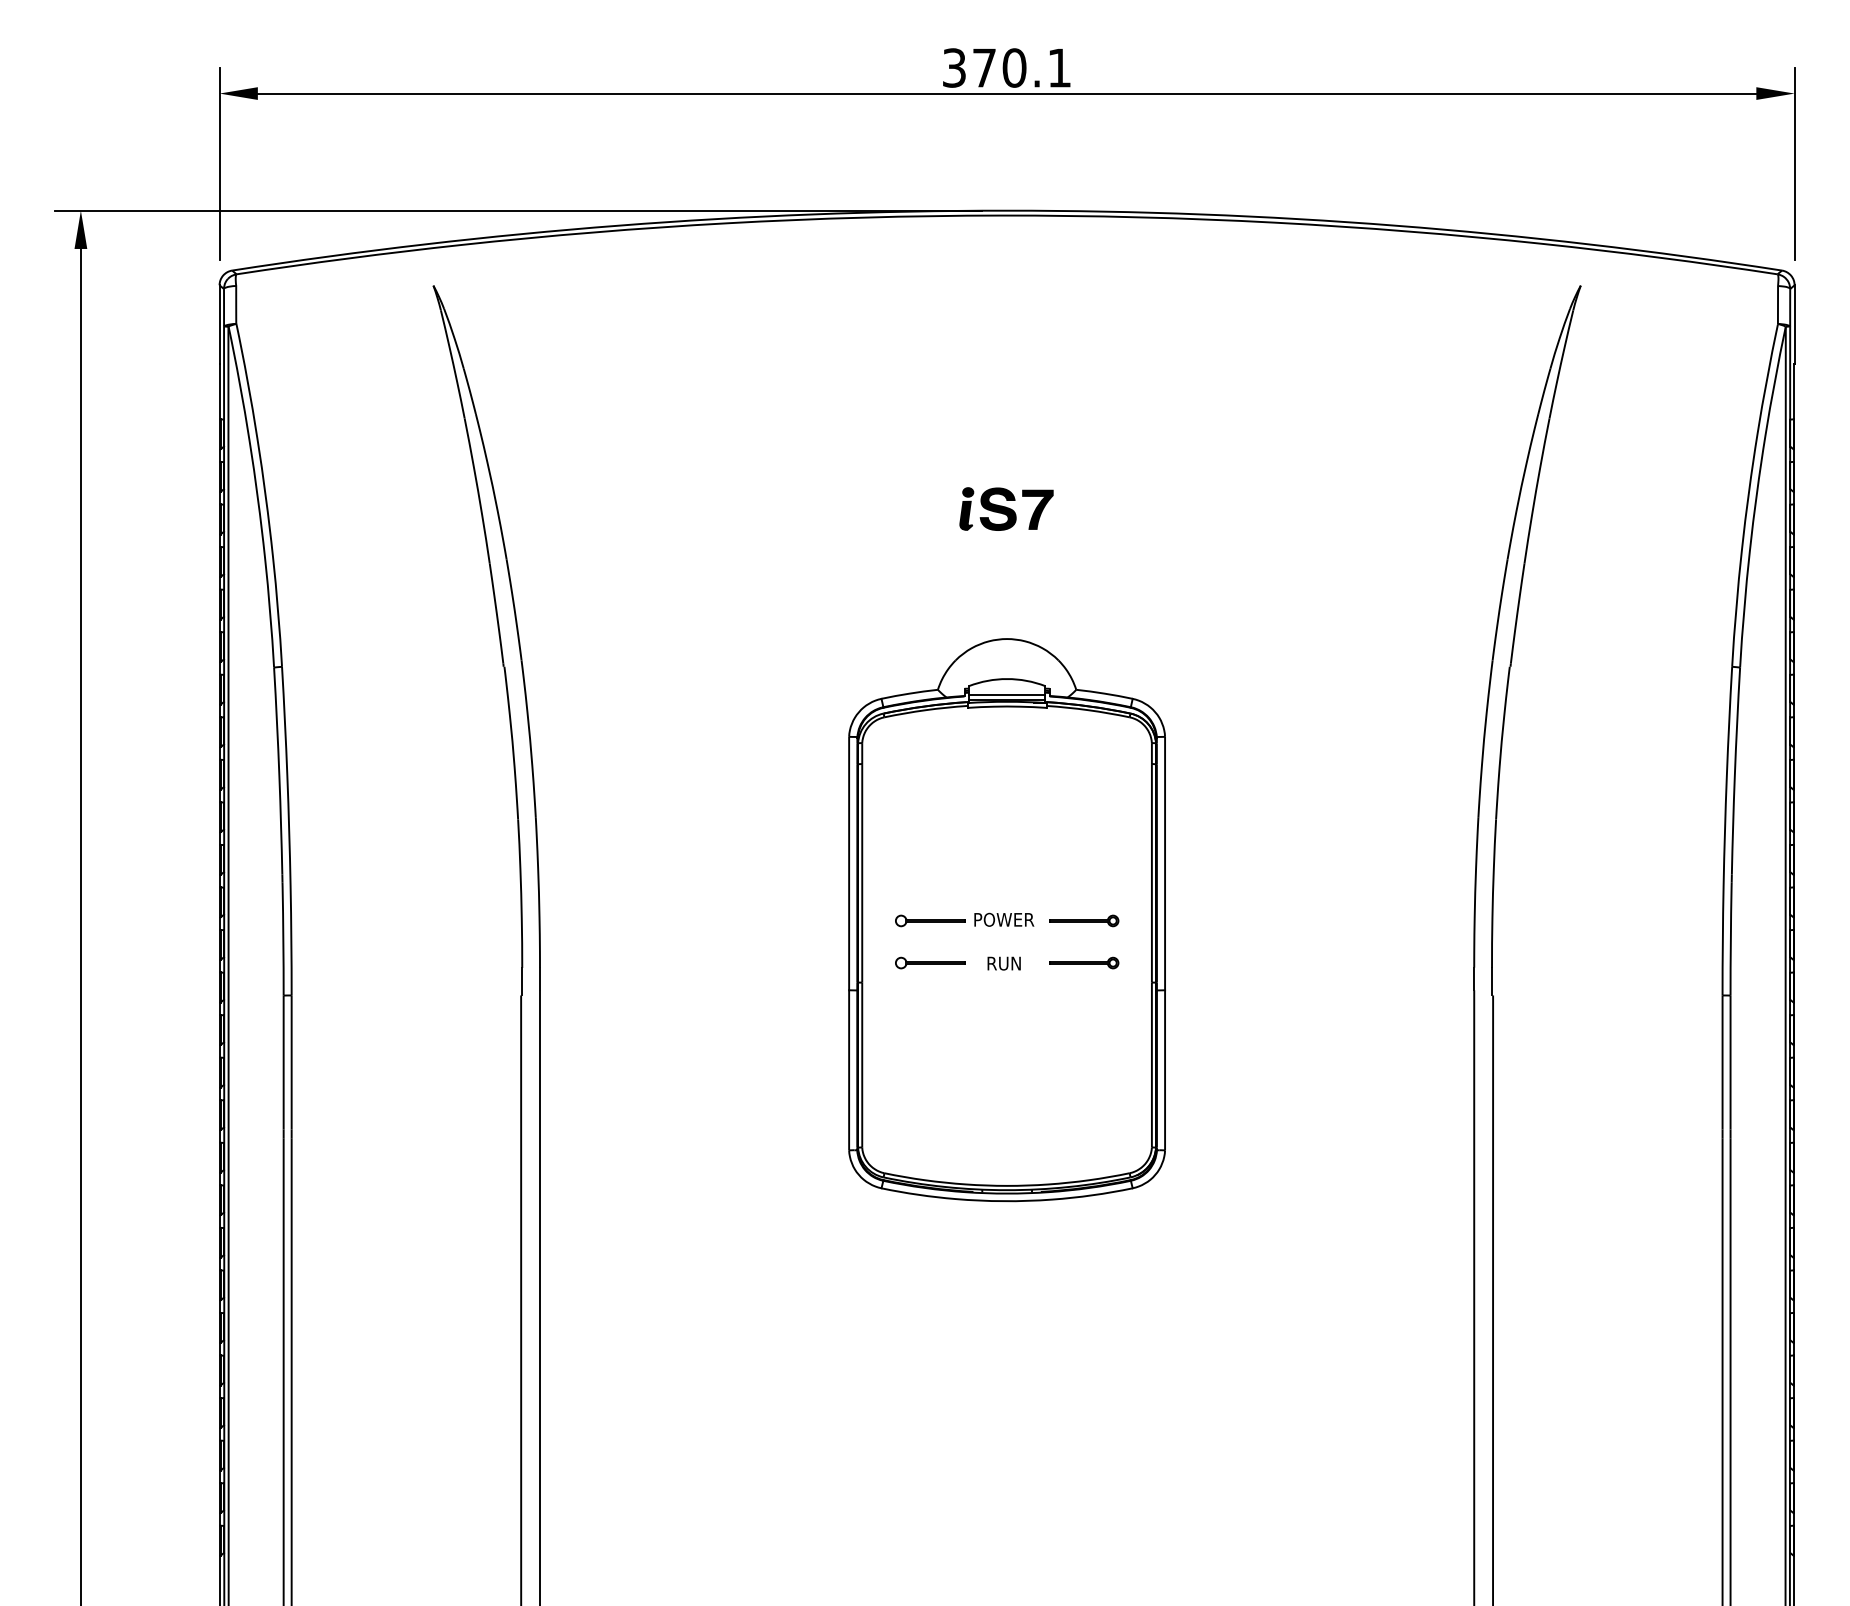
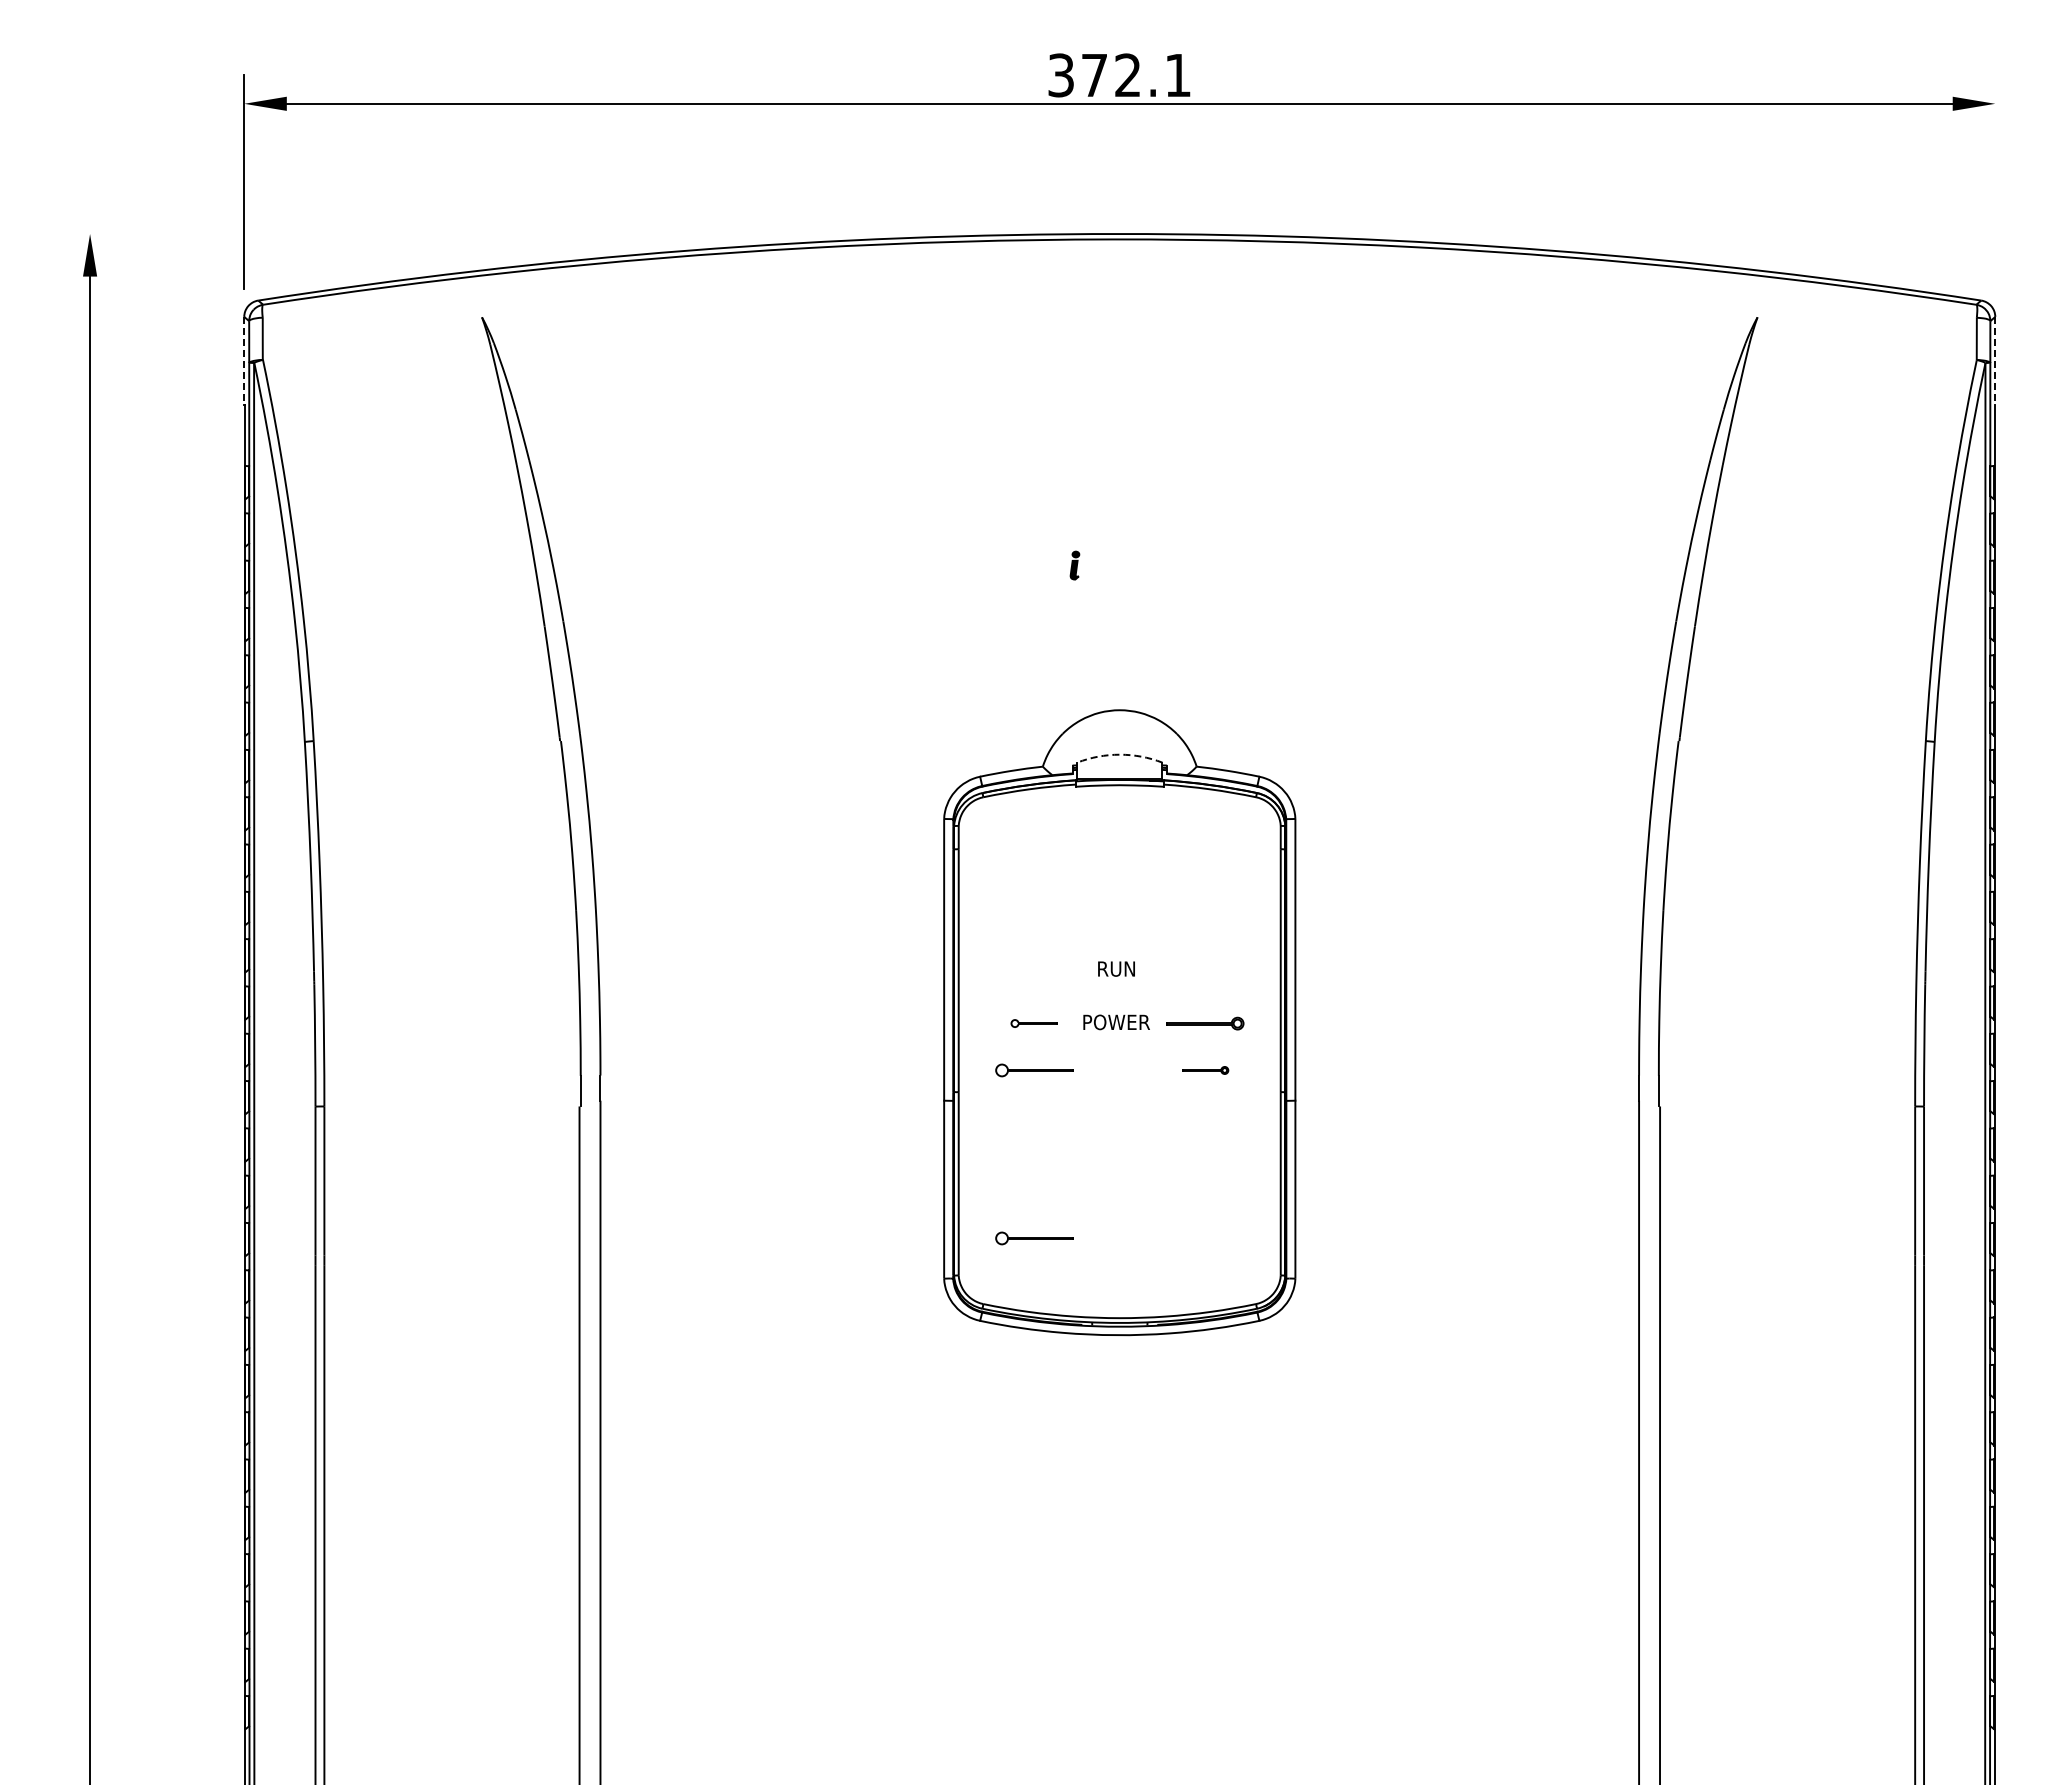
text: (1014, 68) -> (1128, 75), 370.1 -> 372.1
line: (1794, 163) -> (1995, 181), removed
line: (518, 211) -> (576, 234), removed
line: (219, 324) -> (244, 360), solid -> dashed
line: (1794, 324) -> (1995, 360), solid -> dashed
part: (966, 508) -> (1074, 565), size x0.6
fill: (997, 508) -> (1109, 565), removed
part: (1037, 509) -> (1153, 566), removed
arc: (1006, 678) -> (1119, 754), solid -> dashed
line: (1006, 695) -> (1119, 772), removed
part: (930, 920) -> (1034, 1023), size x0.6
text: (1004, 963) -> (1116, 968), moved
part: (1084, 963) -> (1205, 1070), size x0.6
part: (930, 1114) -> (1034, 1238), added

